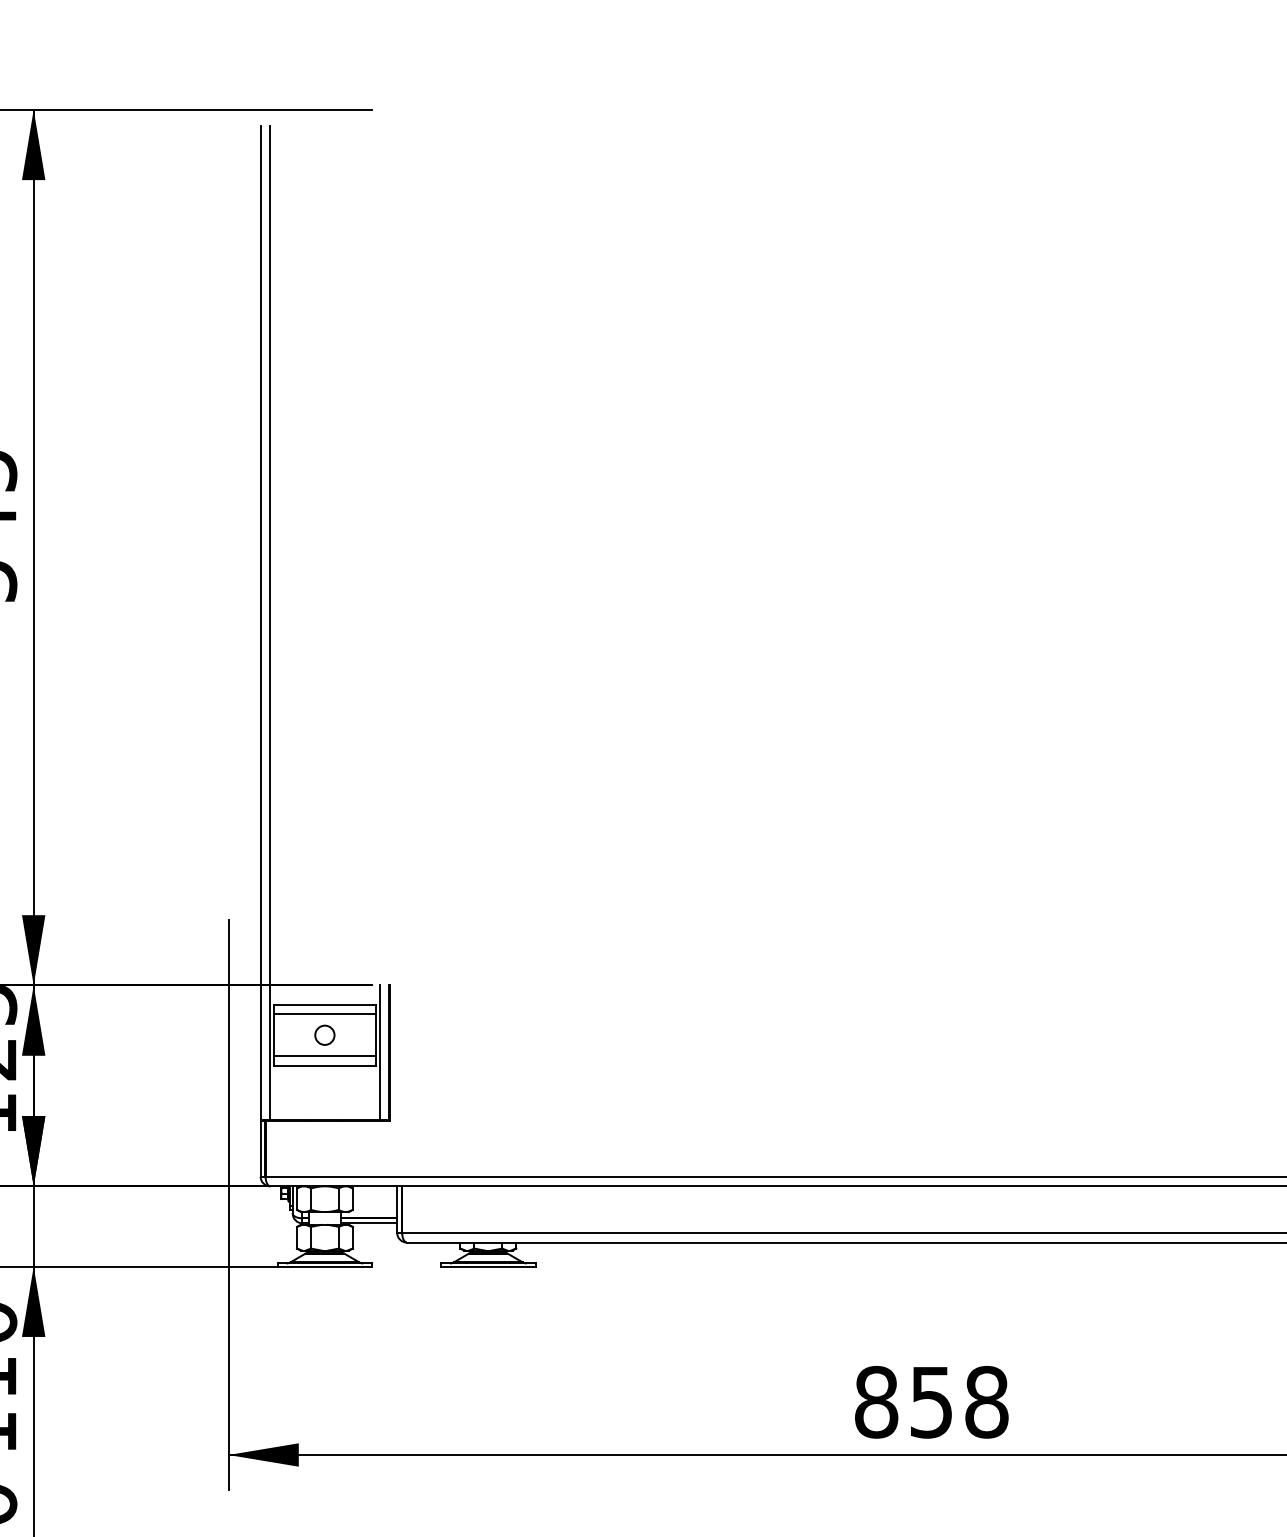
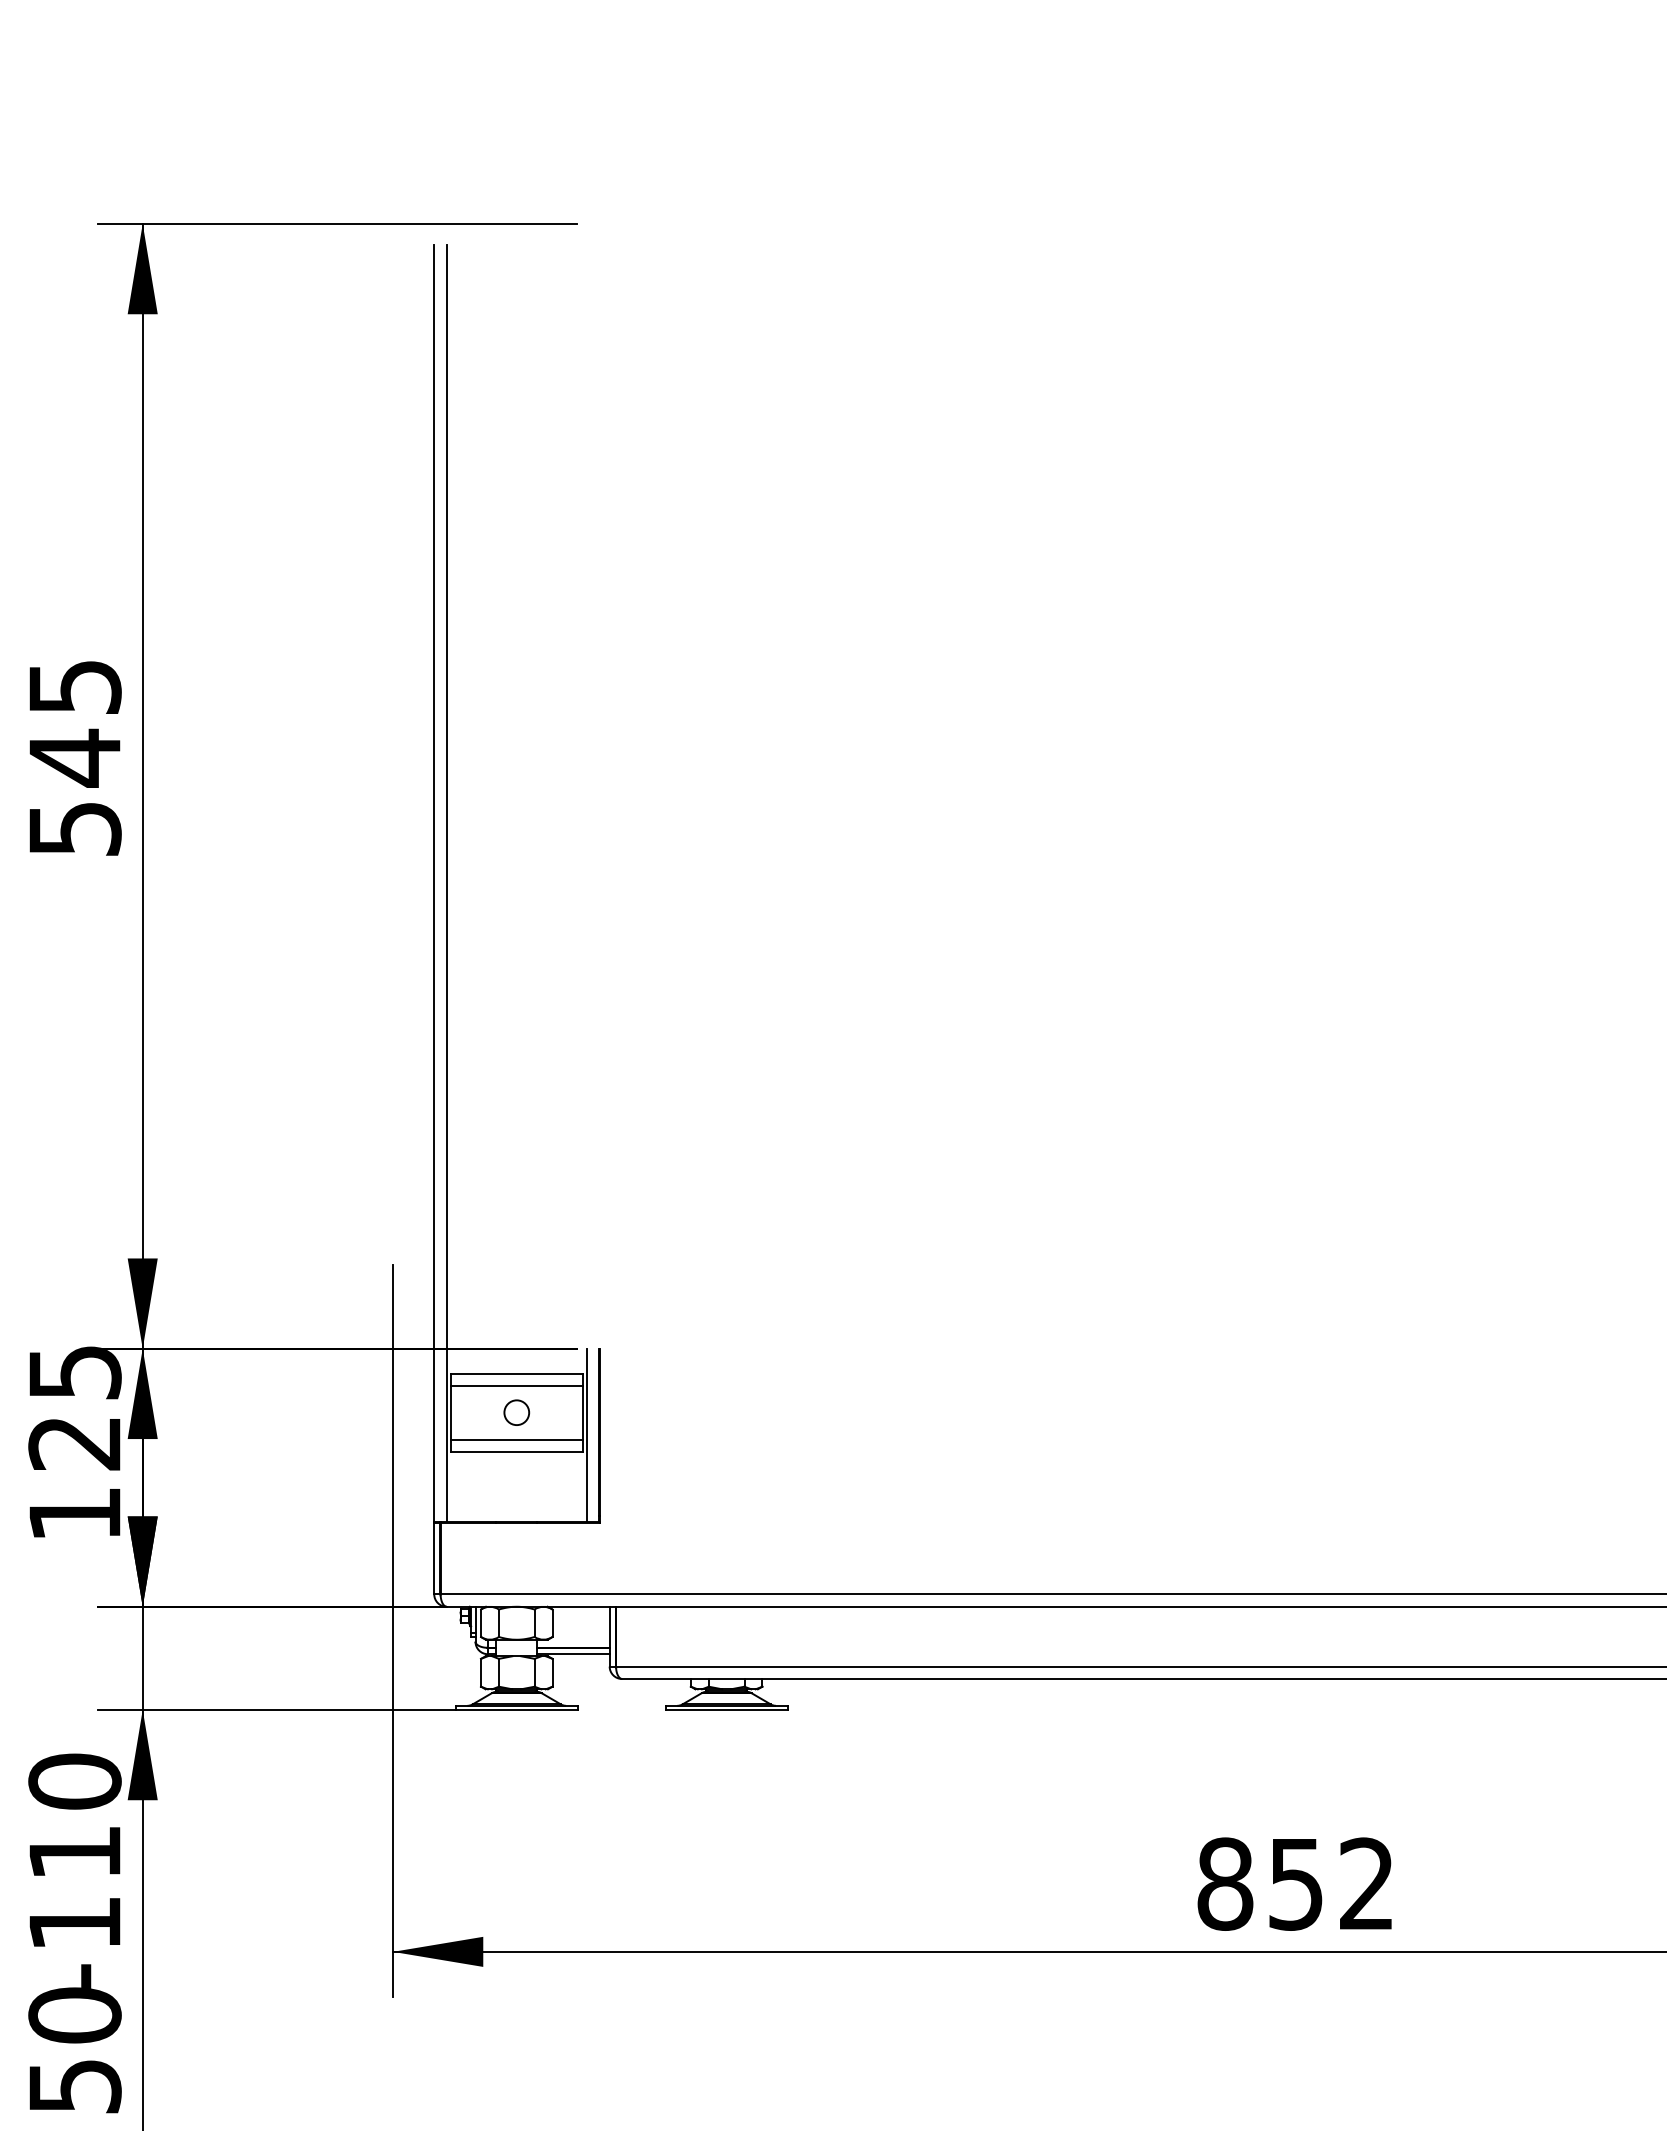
text: (987, 1401) -> (1367, 1883), 858 -> 852

